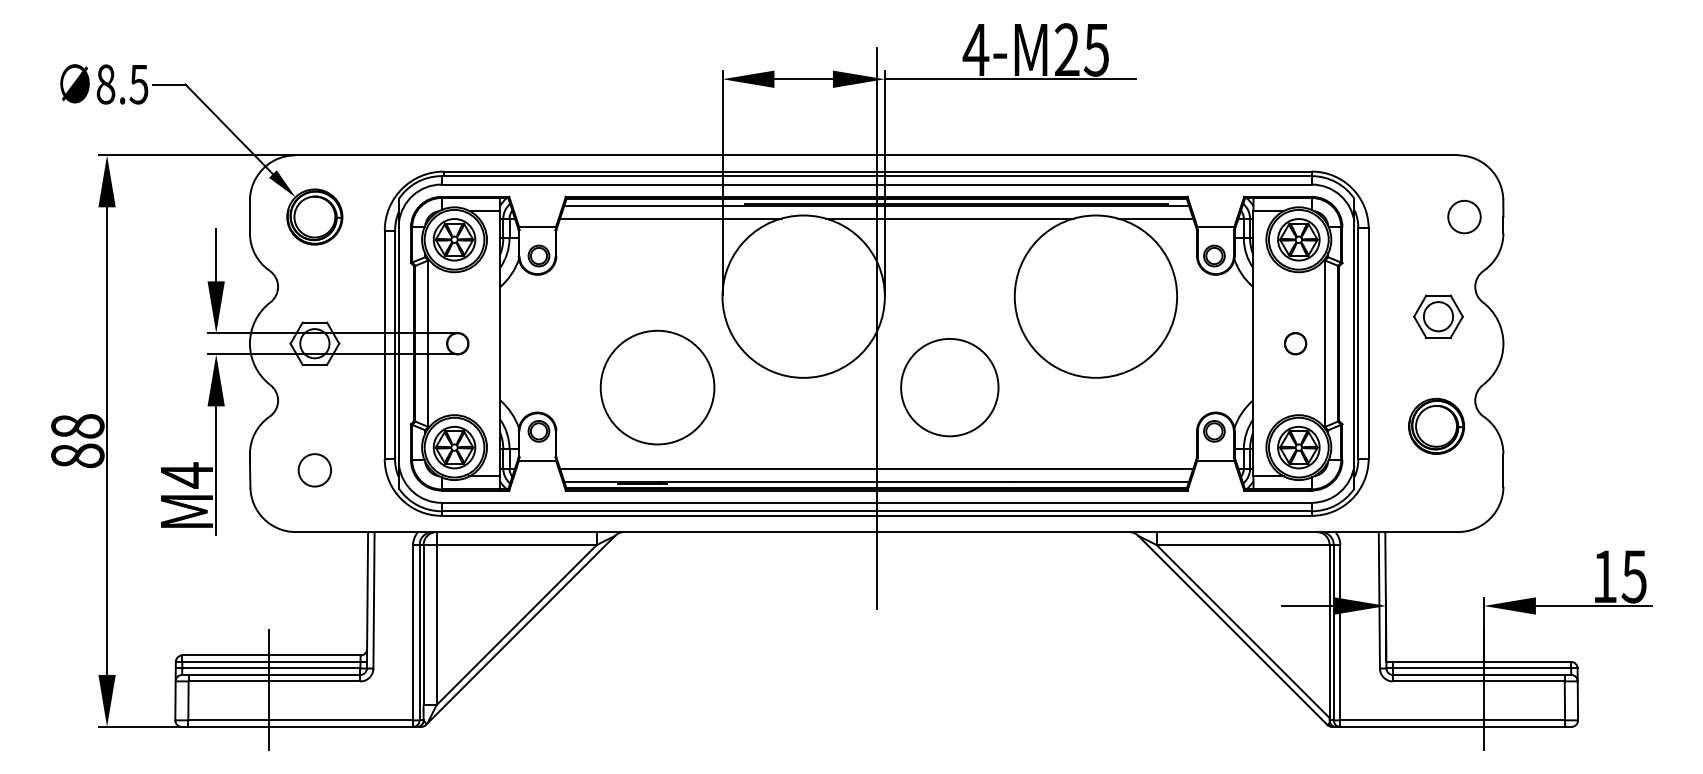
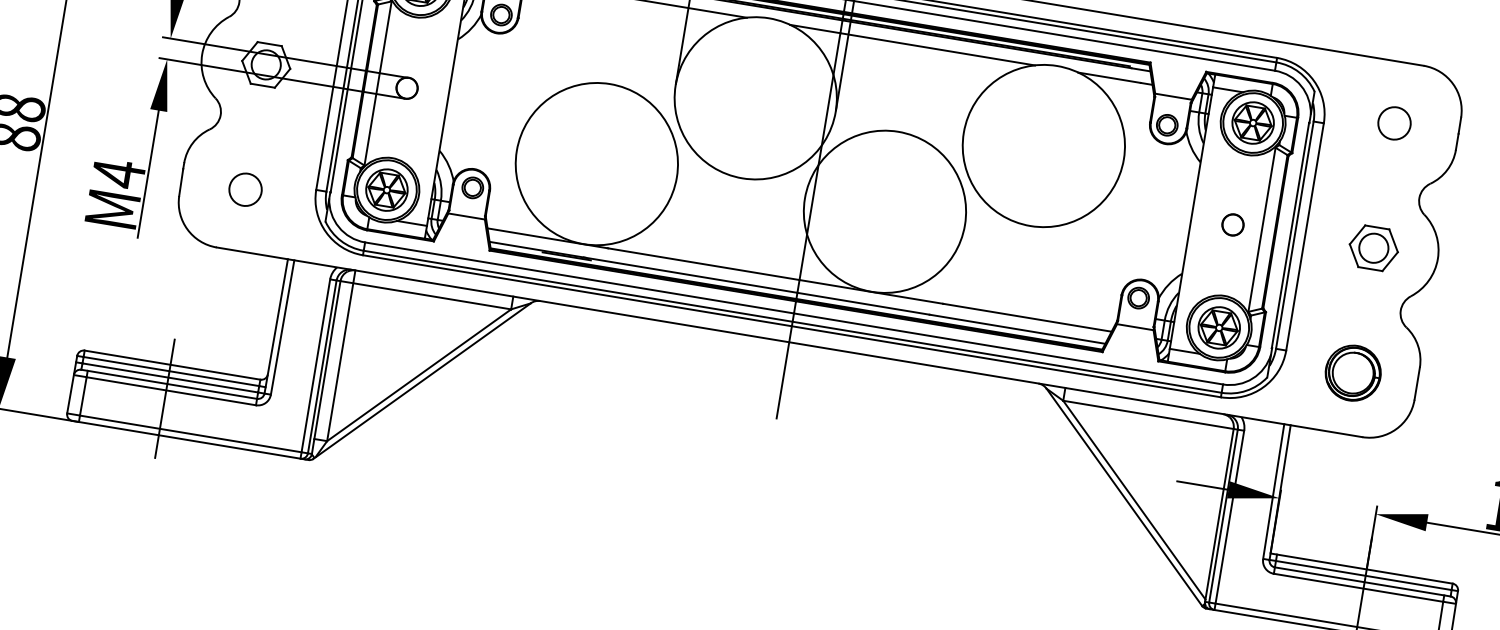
circle: (1464, 216) -> (1394, 122), moved
part: (1438, 316) -> (1373, 248), moved
circle: (657, 387) -> (596, 163), size x1.43
circle: (949, 387) -> (884, 211), size x1.67
part: (1436, 425) -> (1353, 372), moved

